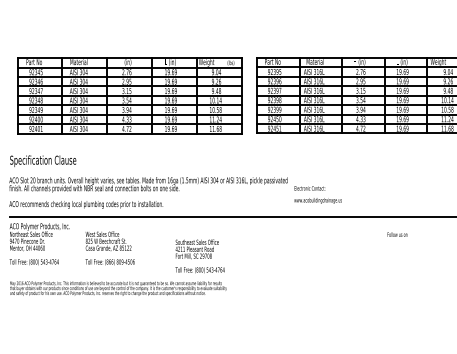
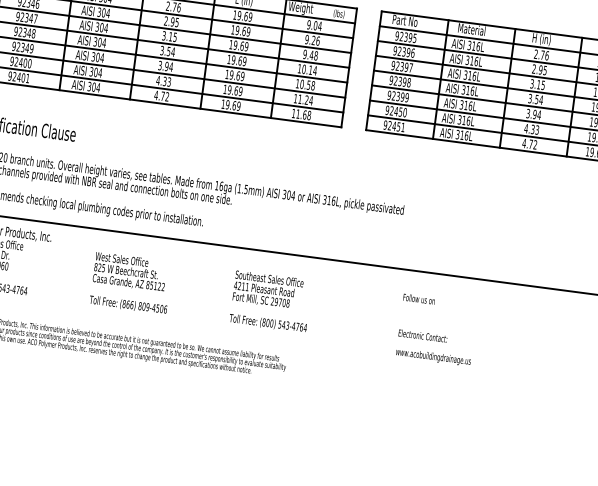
text: (317, 194) -> (433, 347), moved
text: (397, 234) -> (419, 298), moved
text: (109, 248) -> (130, 283), moved
text: (199, 256) -> (270, 301), moved

